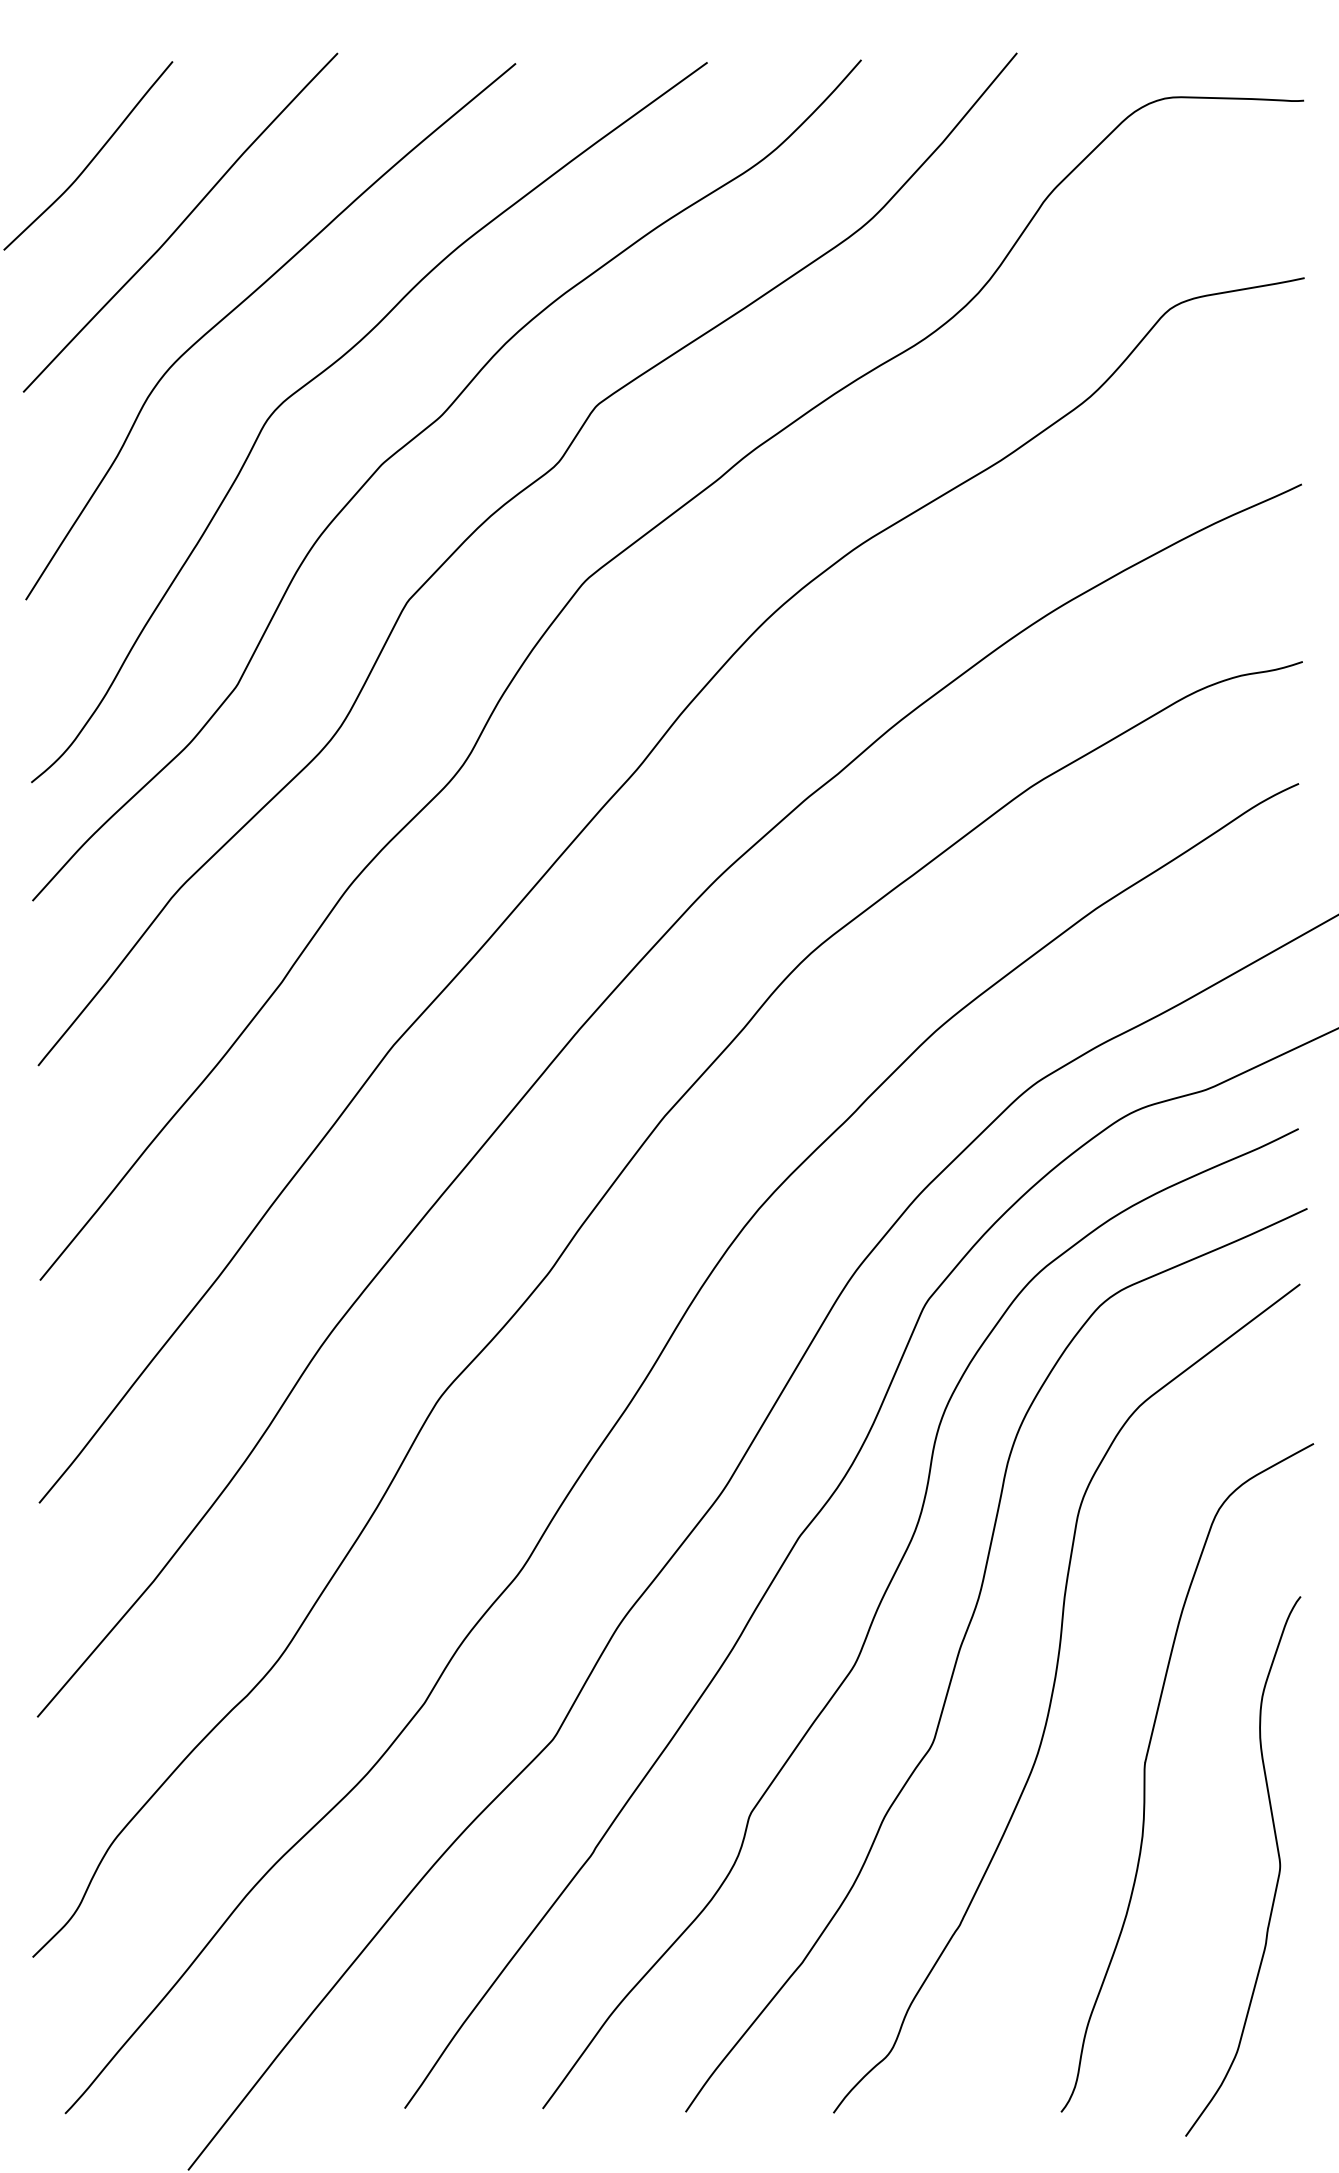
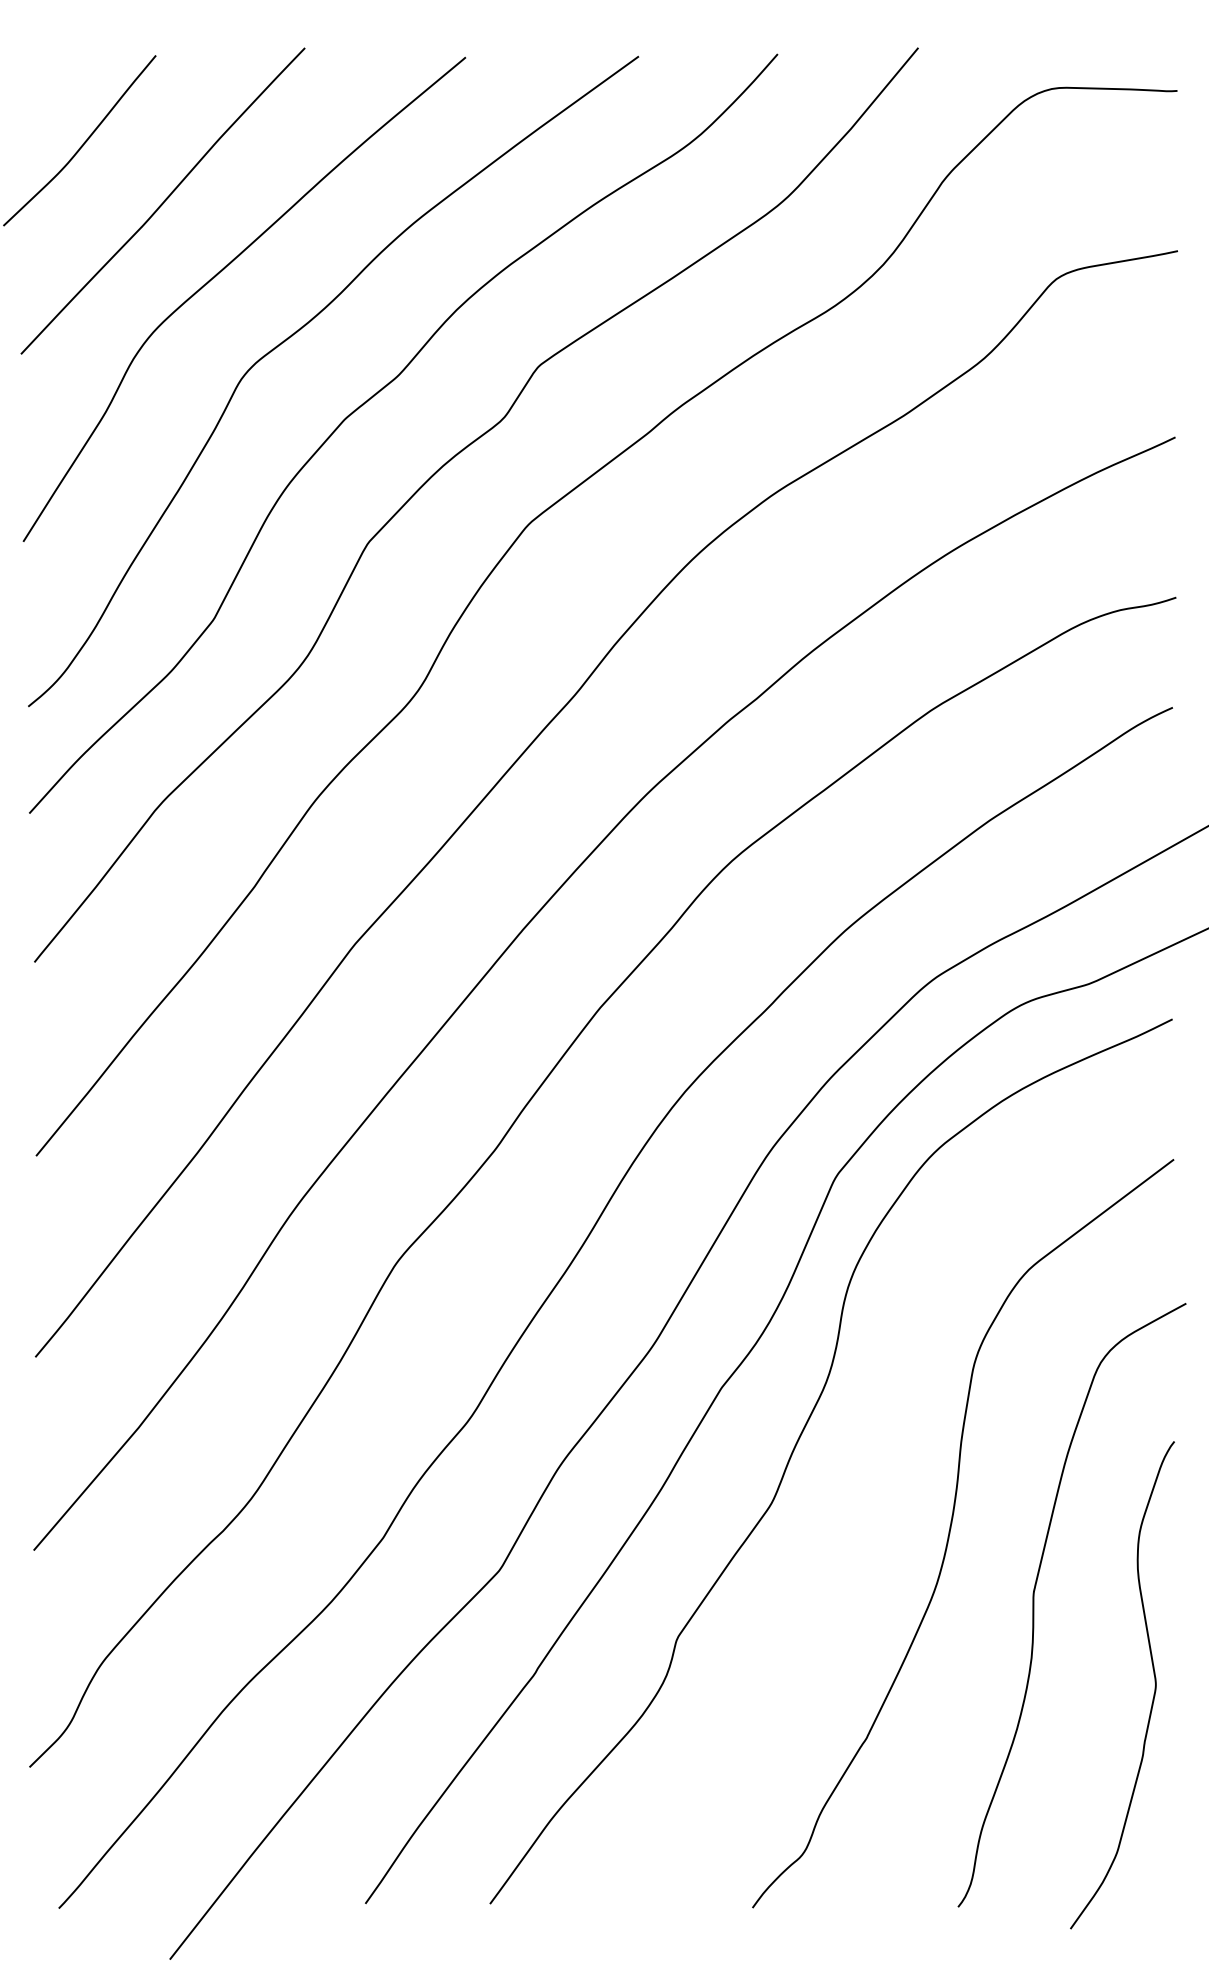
curve: (961, 1648) -> (868, 1488), removed

